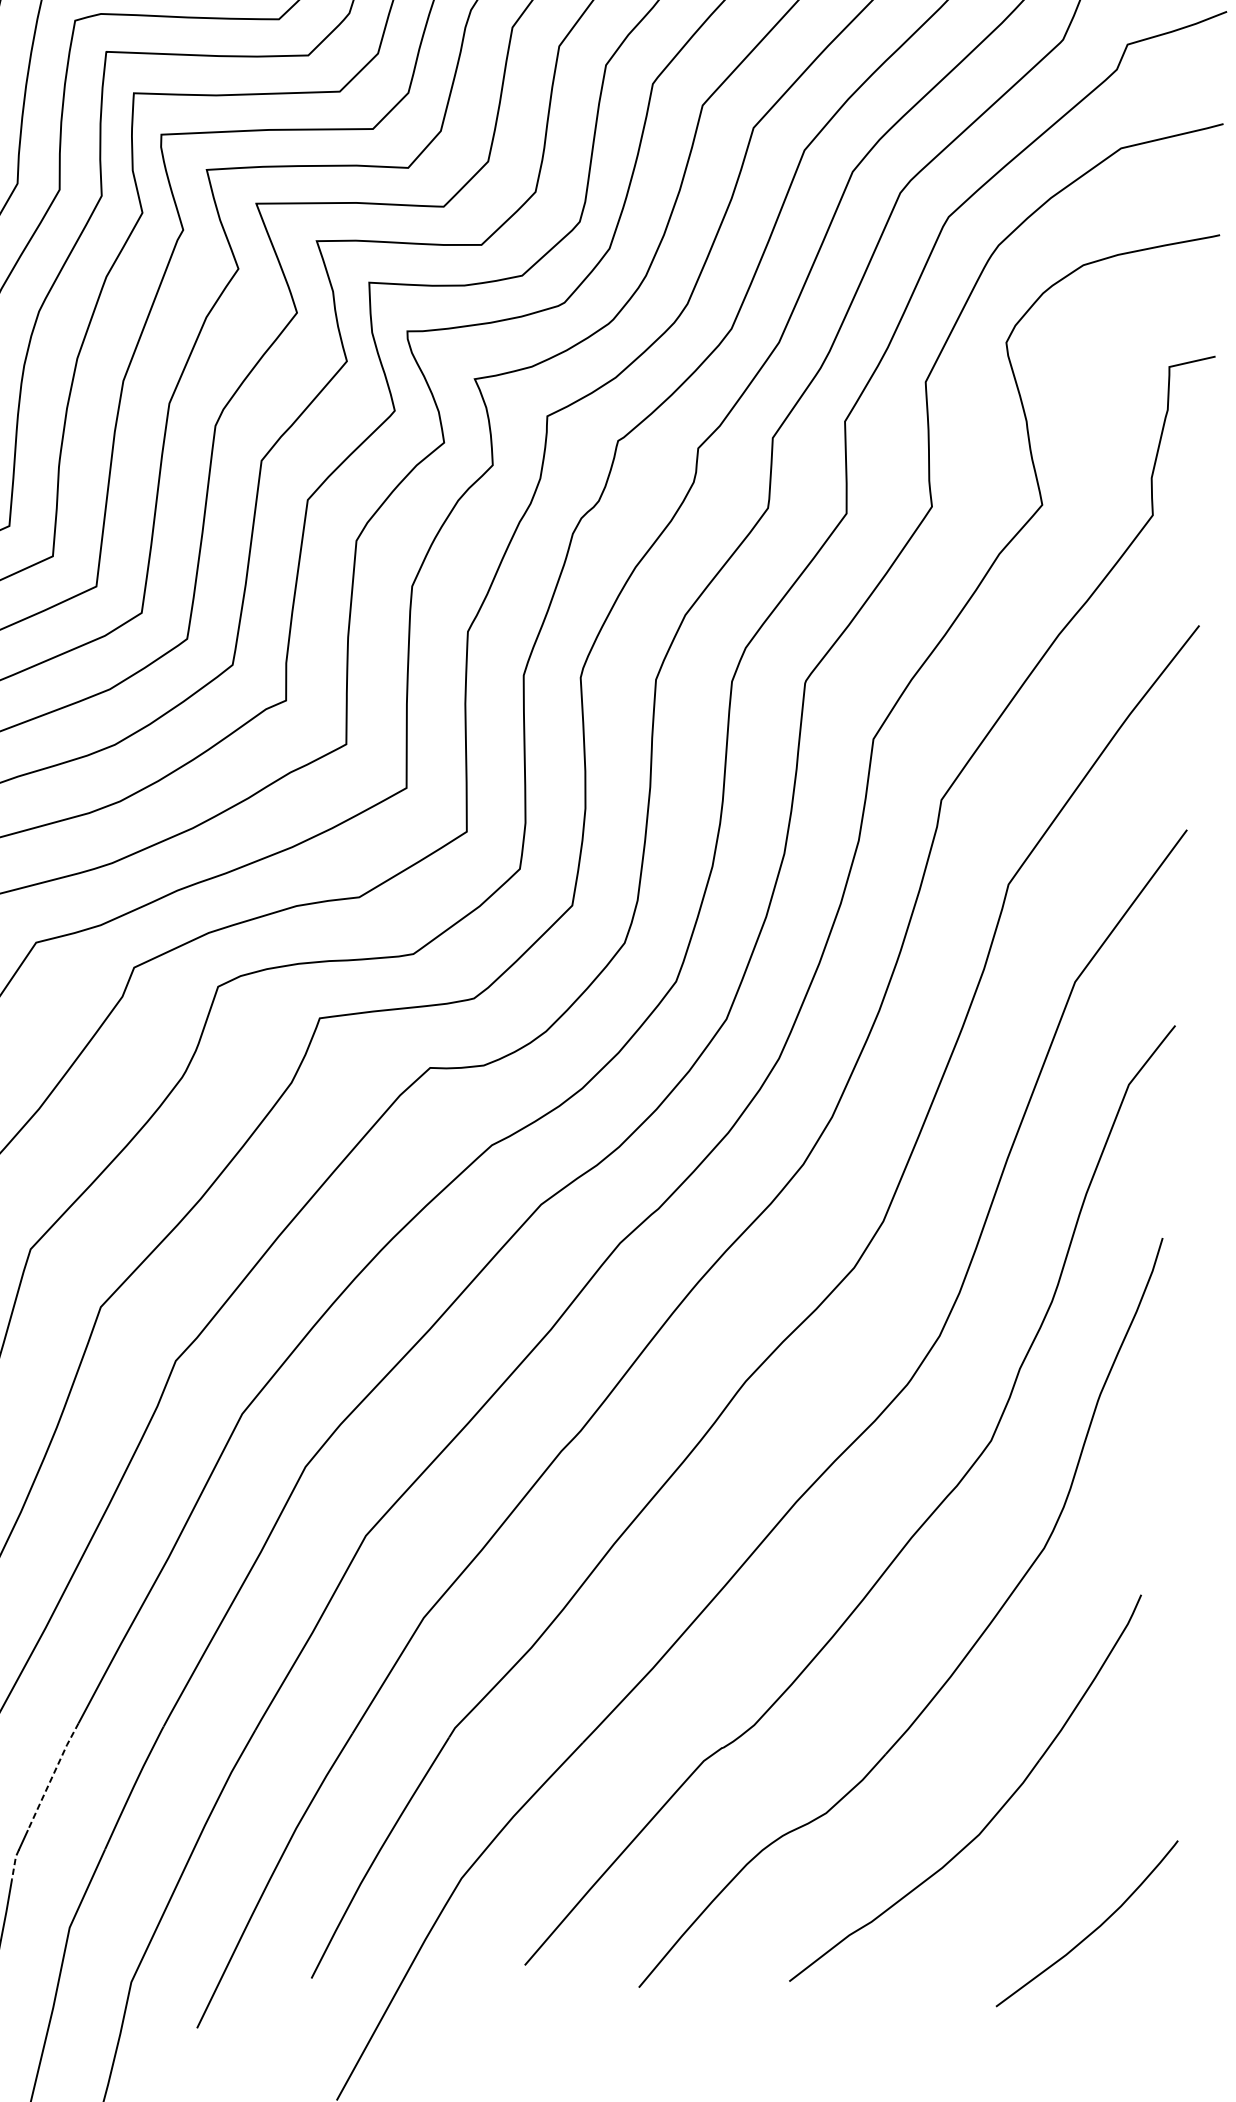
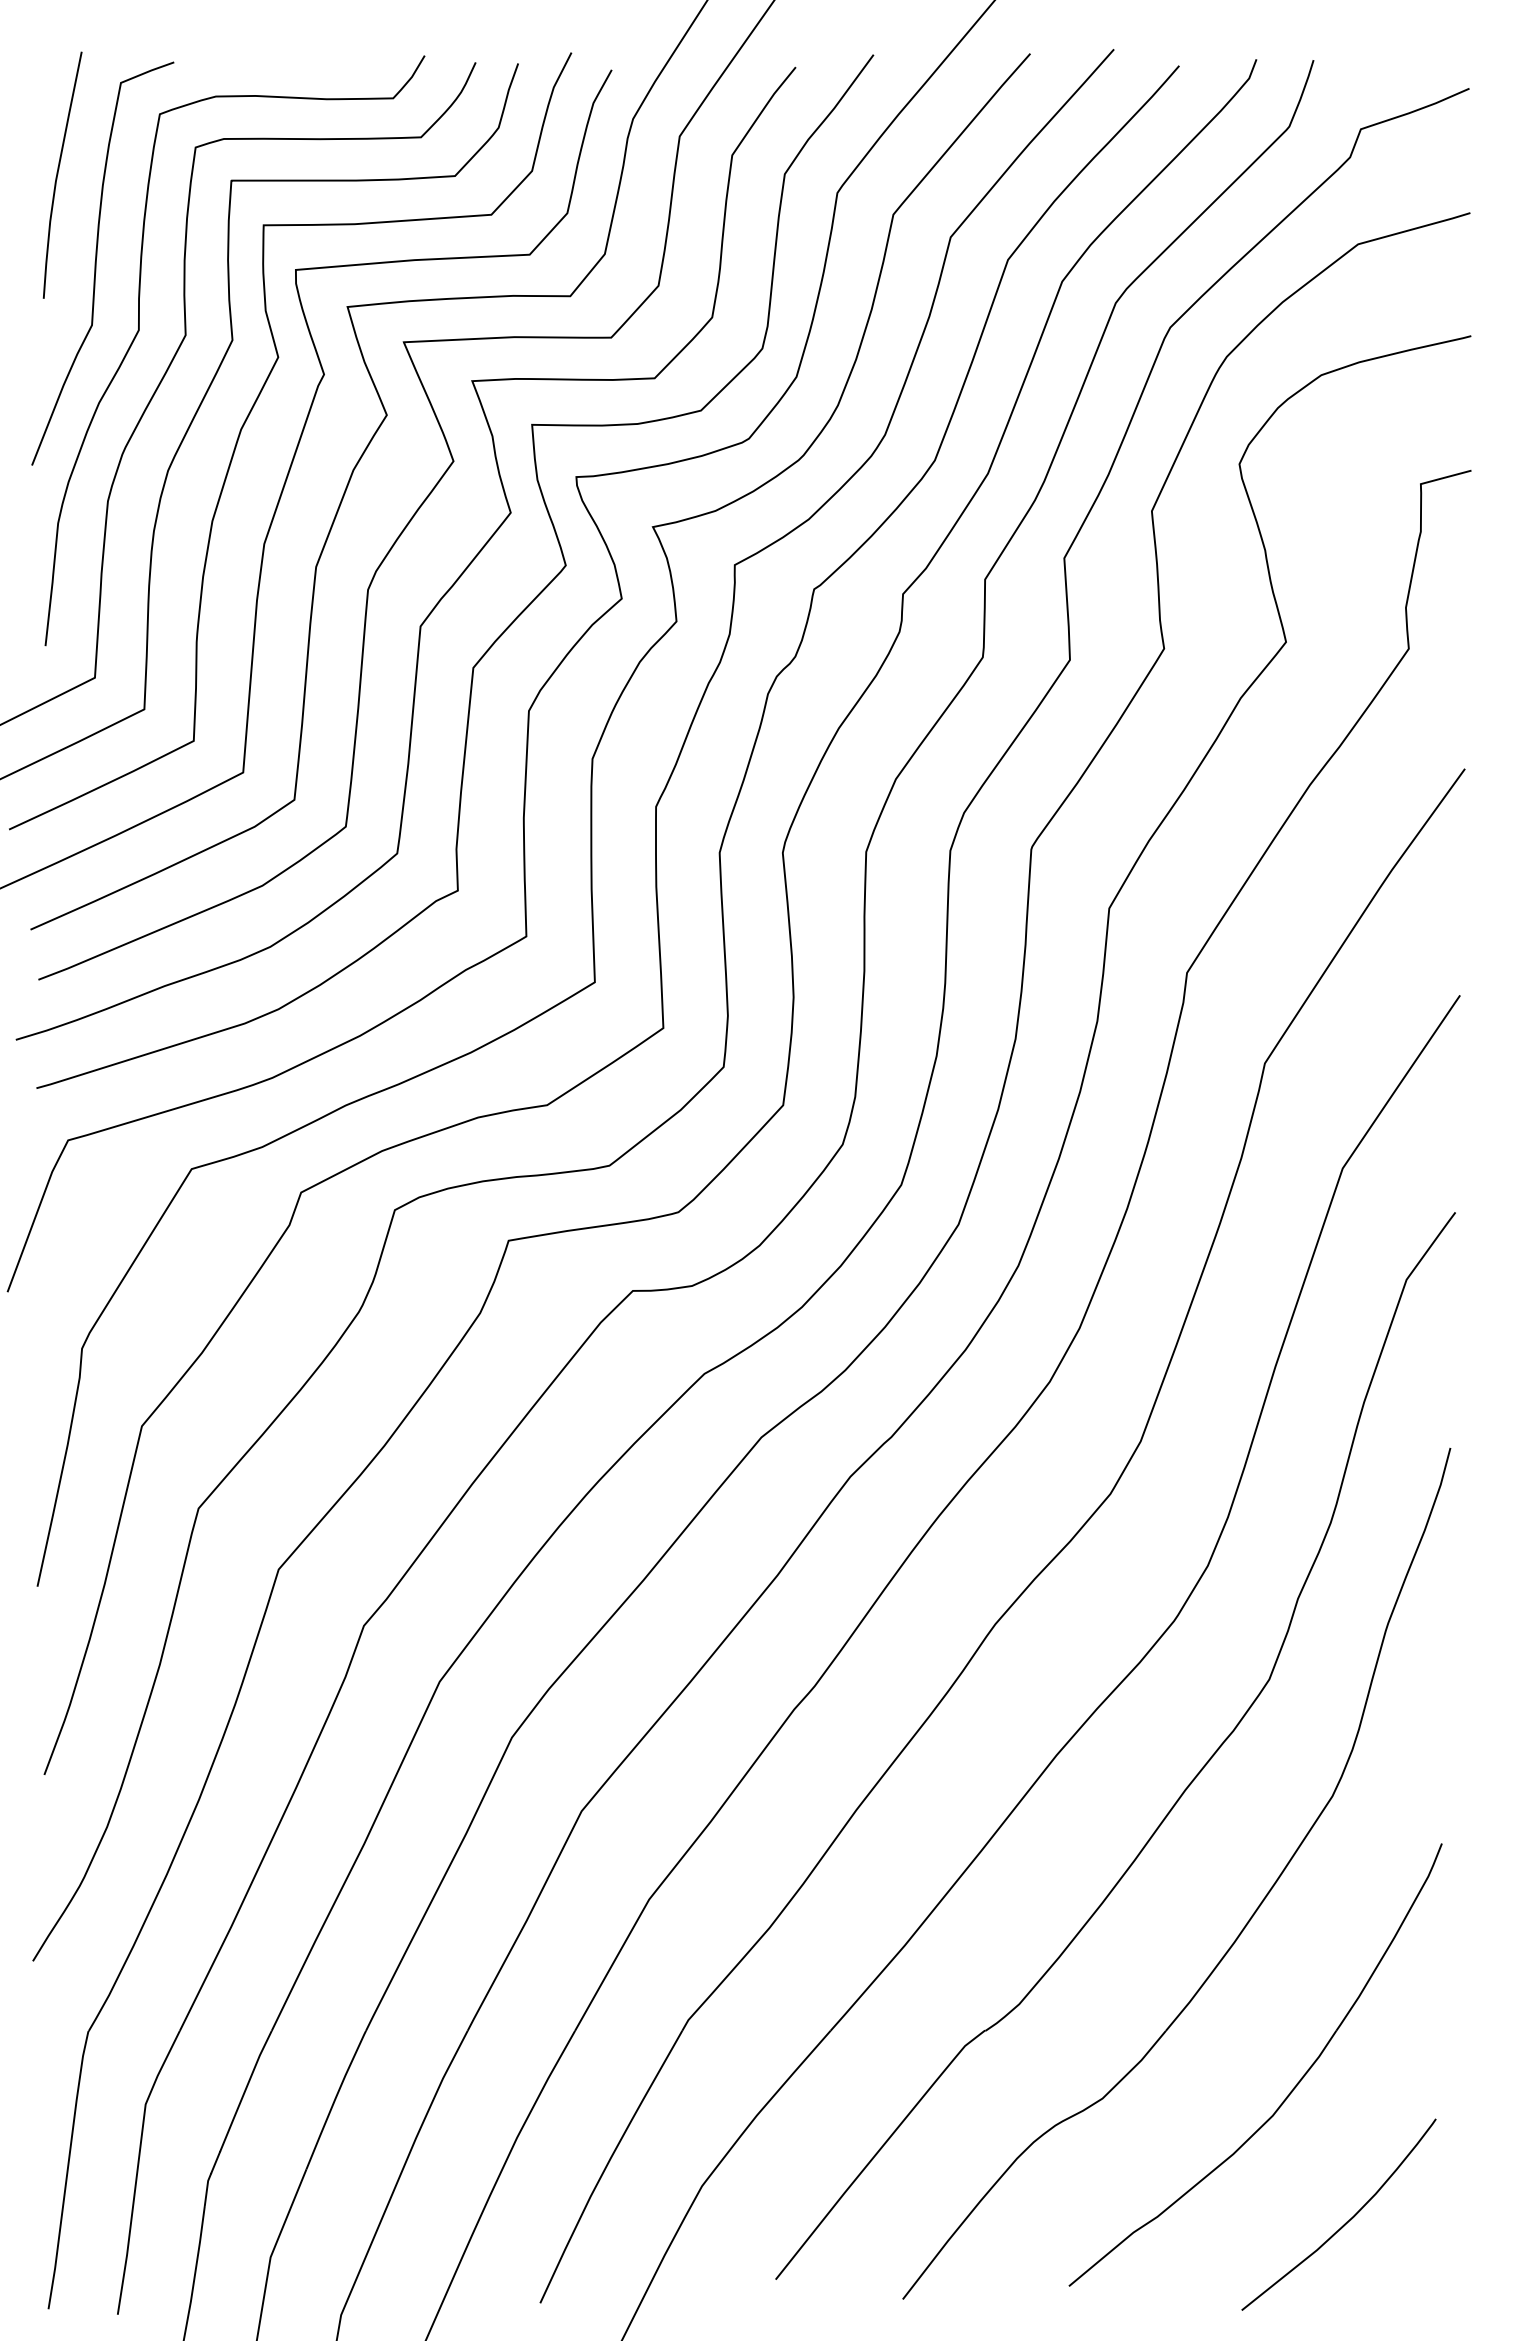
line: (52, 1776) -> (245, 2090), dashed -> solid
line: (15, 1863) -> (207, 2188), dashed -> solid
curve: (1093, 1930) -> (1346, 2221), moved

